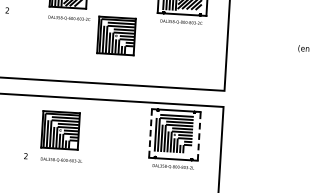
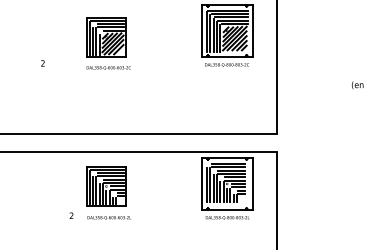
part: (116, 36) -> (159, 83), removed
line: (150, 133) -> (201, 184), dashed -> solid
line: (199, 136) -> (253, 184), dashed -> solid

